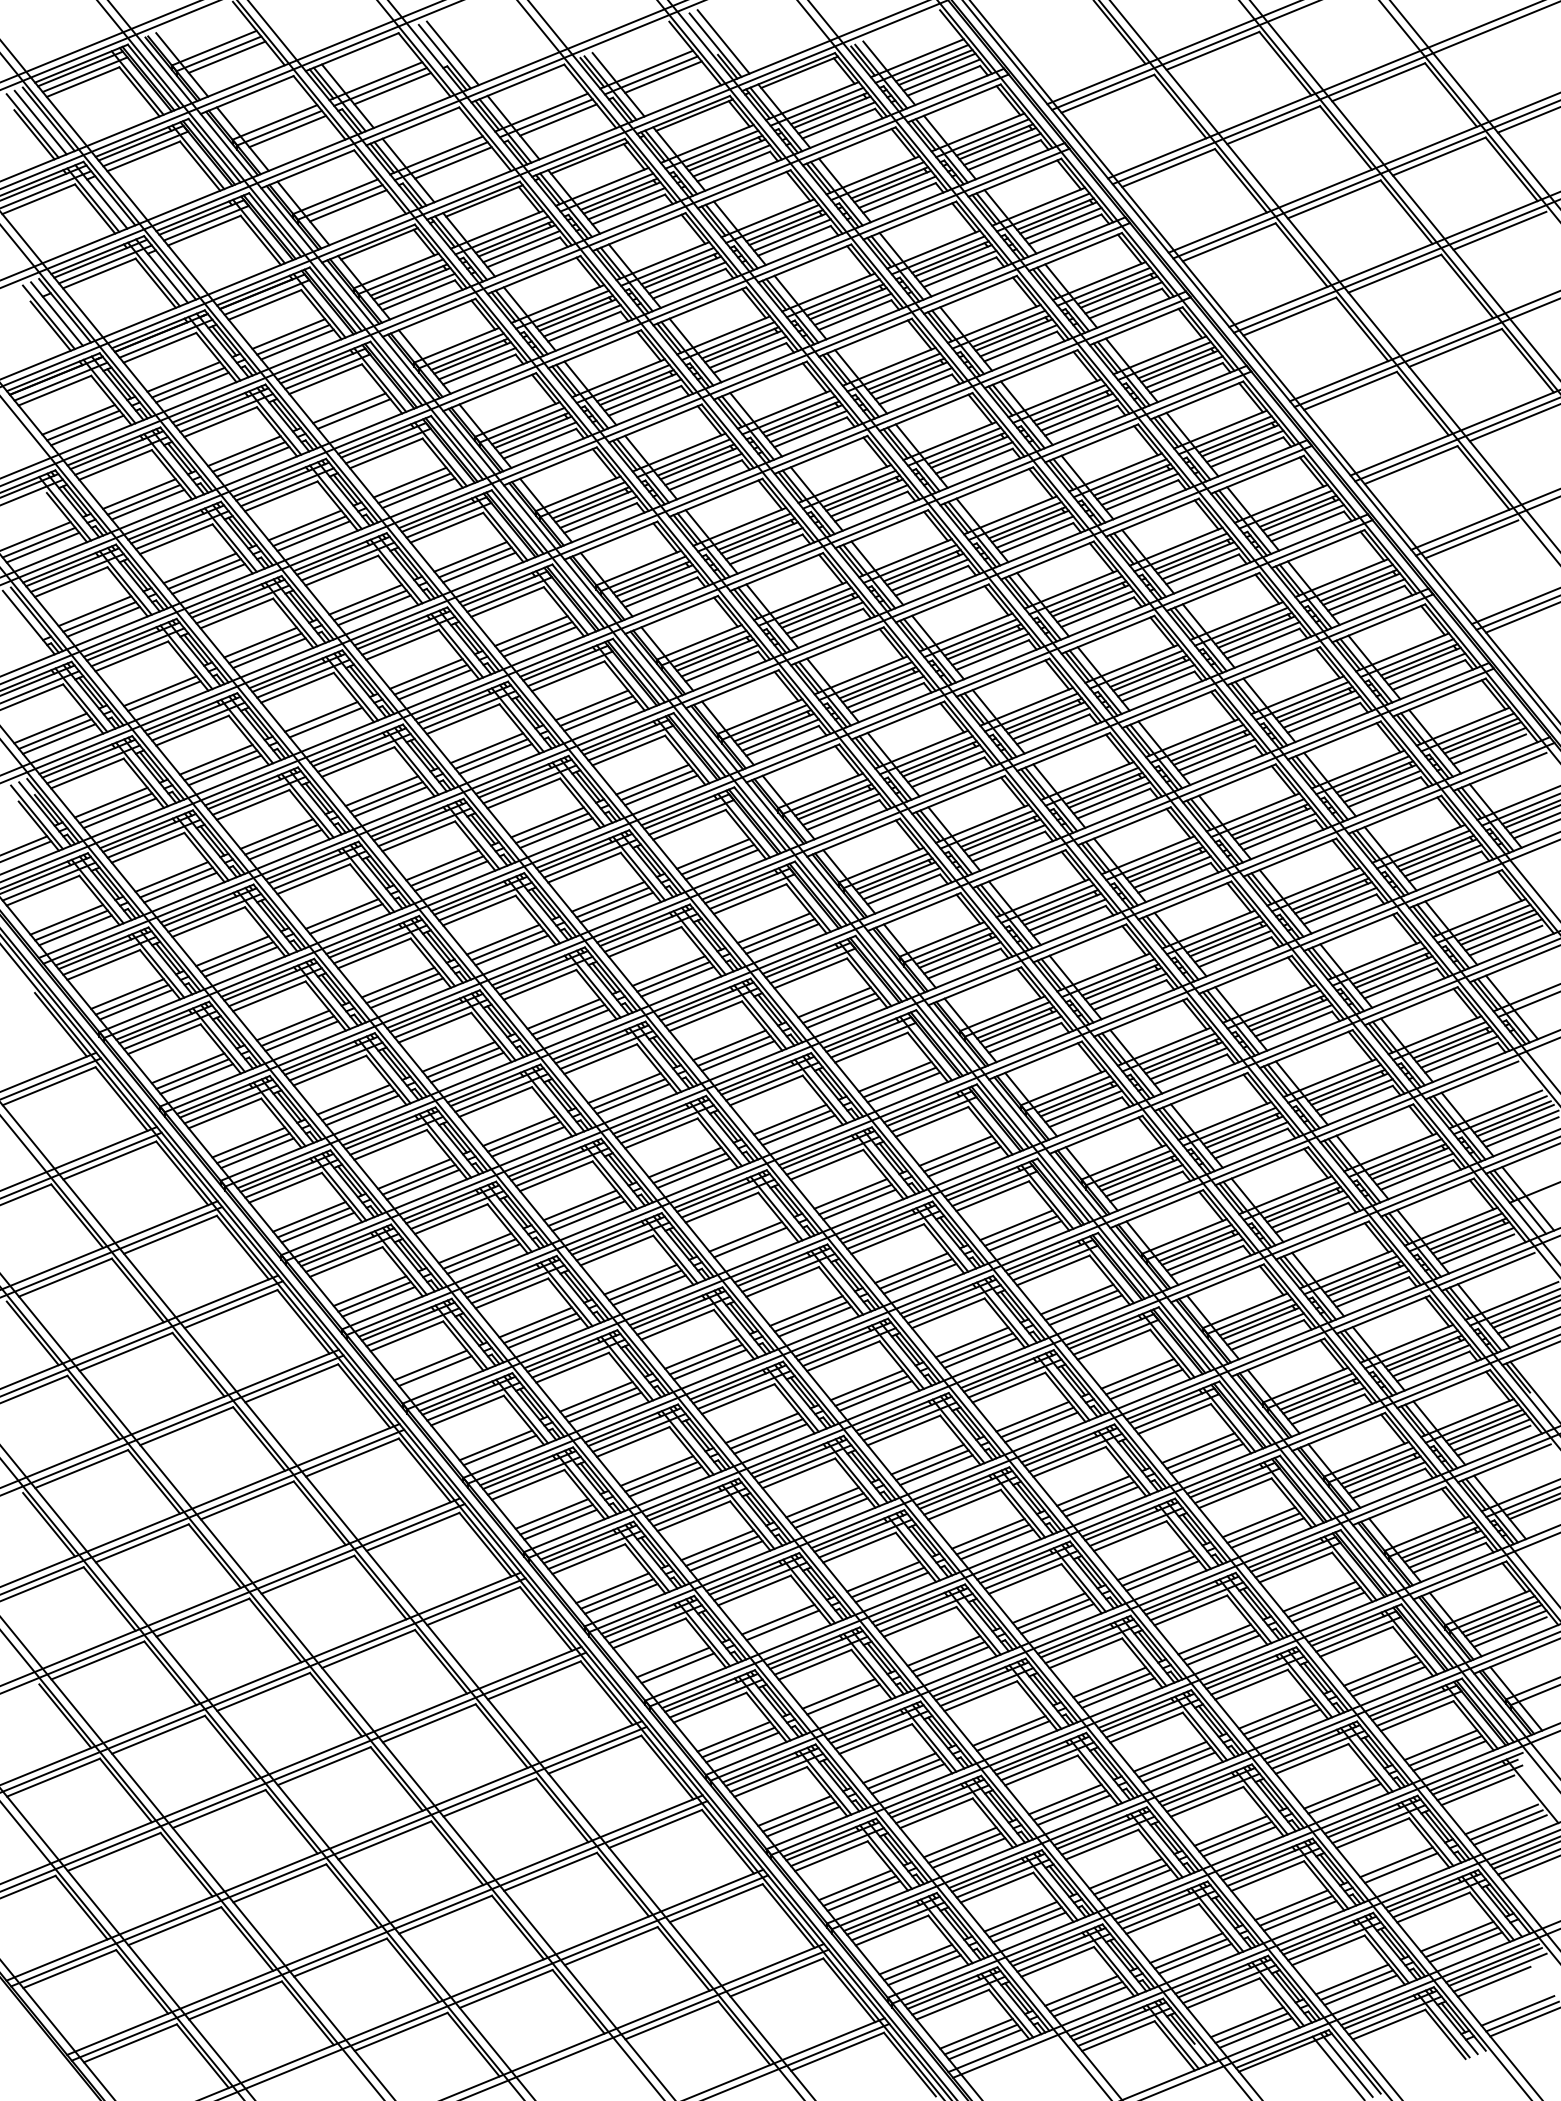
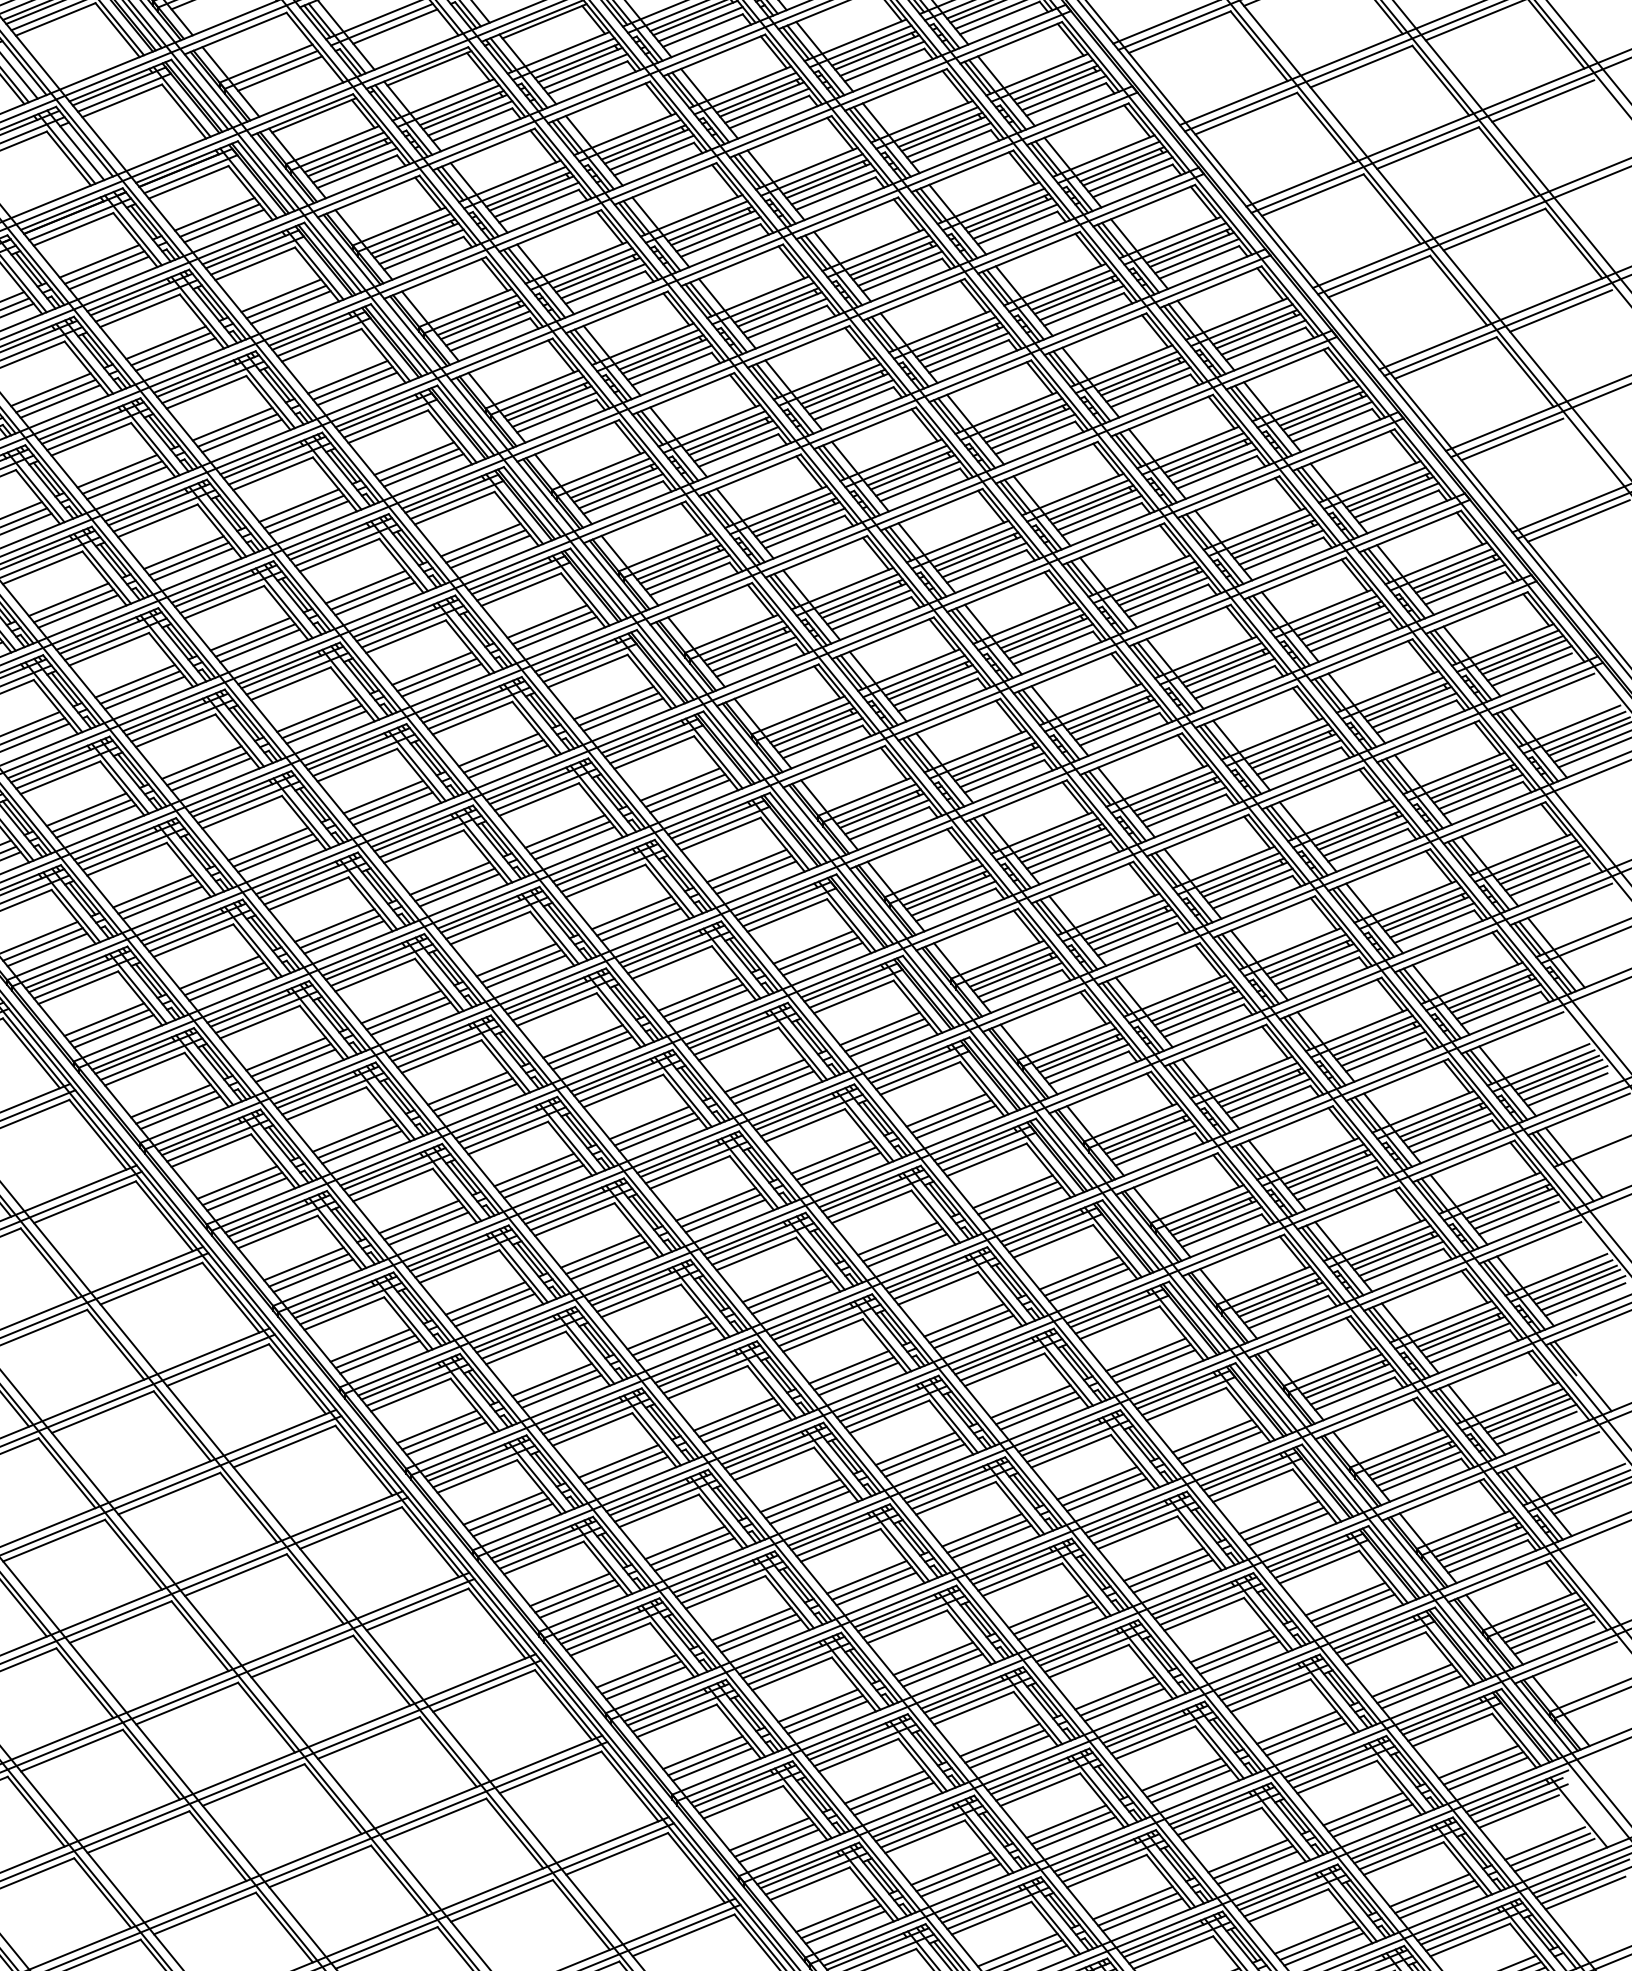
line: (357, 418) -> (290, 306), added
line: (155, 685) -> (68, 599), added
line: (329, 727) -> (259, 645), added
line: (337, 908) -> (268, 844), added
line: (754, 1247) -> (725, 1216), added
line: (439, 1375) -> (380, 1356), added
line: (491, 1439) -> (437, 1426), added
line: (786, 1630) -> (760, 1636), added
line: (681, 1673) -> (645, 1683), added
line: (847, 1704) -> (827, 1717), added
line: (1004, 1725) -> (999, 1740), added
line: (1335, 1787) -> (1362, 1808), added
line: (1404, 1872) -> (1438, 1901), added

